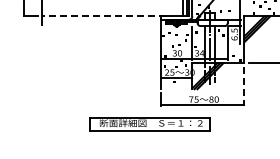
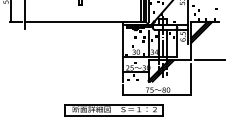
line: (103, 16) -> (75, 22), dashed -> solid
line: (244, 86) -> (191, 79), dashed -> solid

